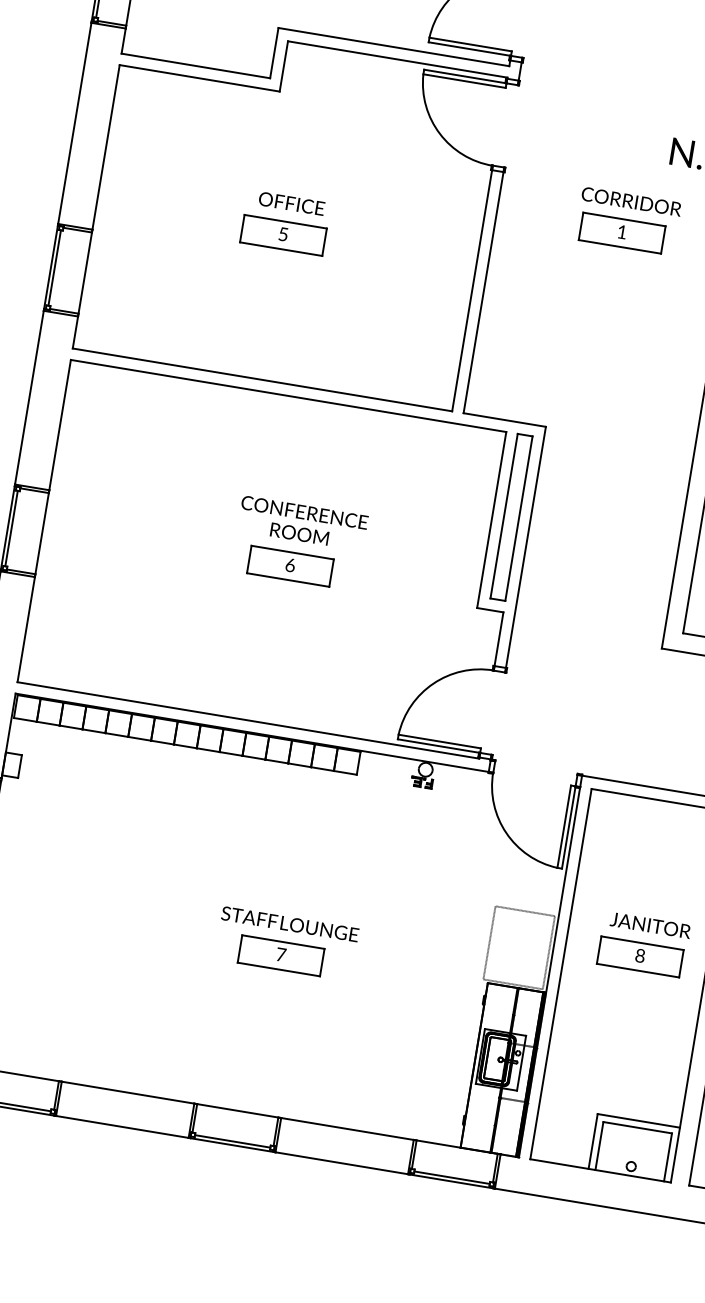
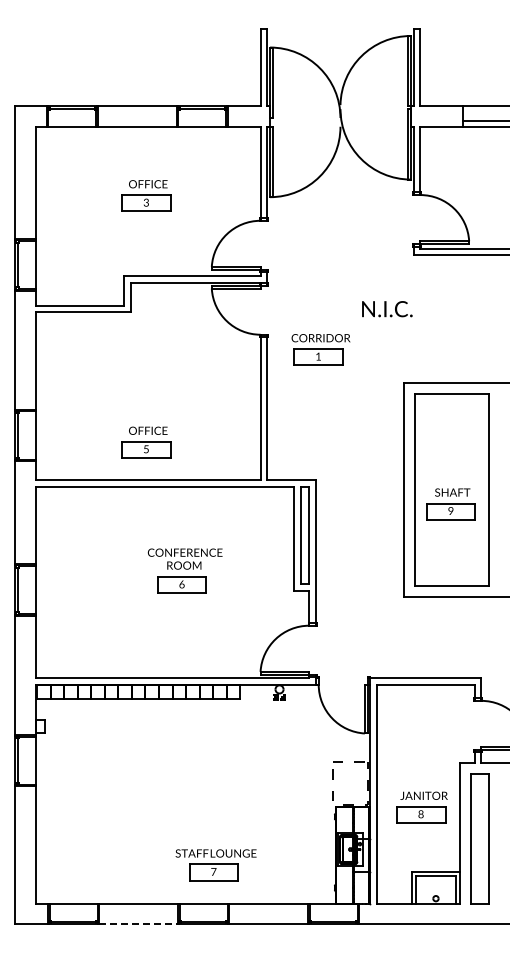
part: (627, 220) -> (320, 349), moved
part: (285, 222) -> (146, 442), moved
part: (285, 944) -> (215, 865), moved
part: (642, 944) -> (421, 807), moved
line: (123, 1127) -> (139, 924), solid -> dashed

